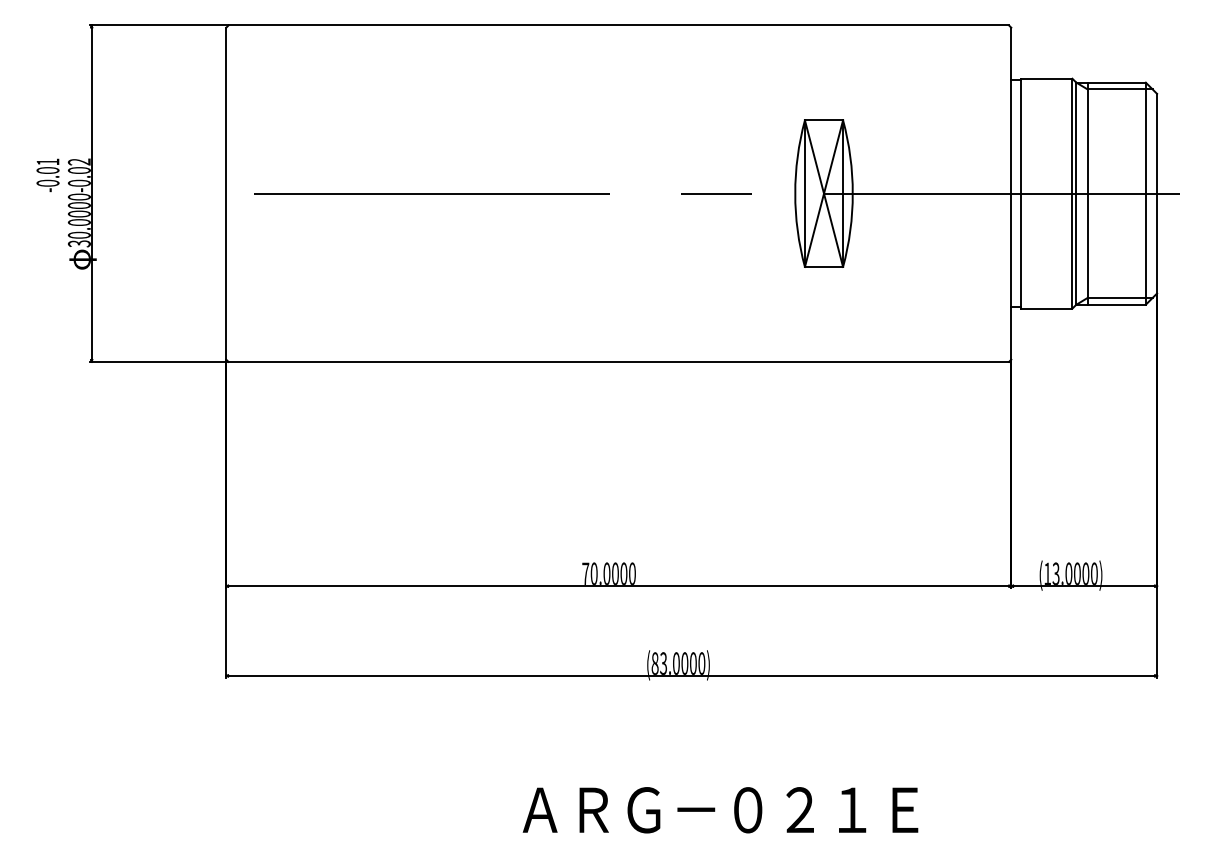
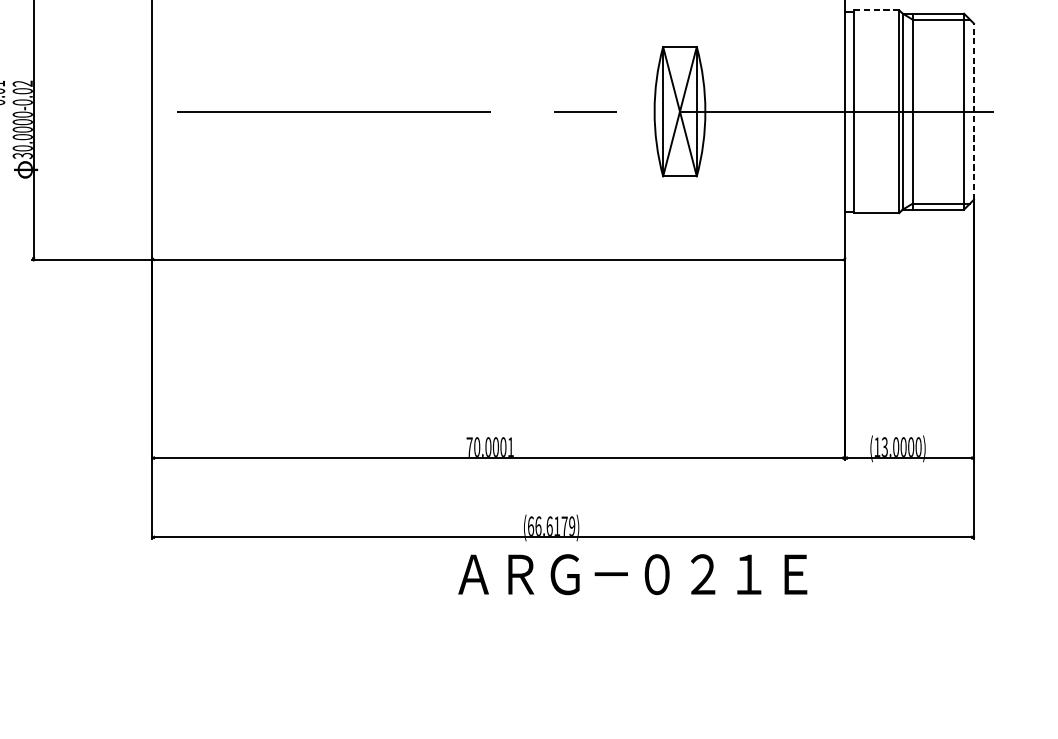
line: (1046, 78) -> (876, 10), solid -> dashed
line: (1157, 193) -> (974, 111), solid -> dashed
text: (632, 573) -> (510, 446), 70.0000 -> 70.0001
text: (678, 663) -> (551, 526), 83.0000) -> 66.6179)
text: (720, 810) -> (632, 574), moved

